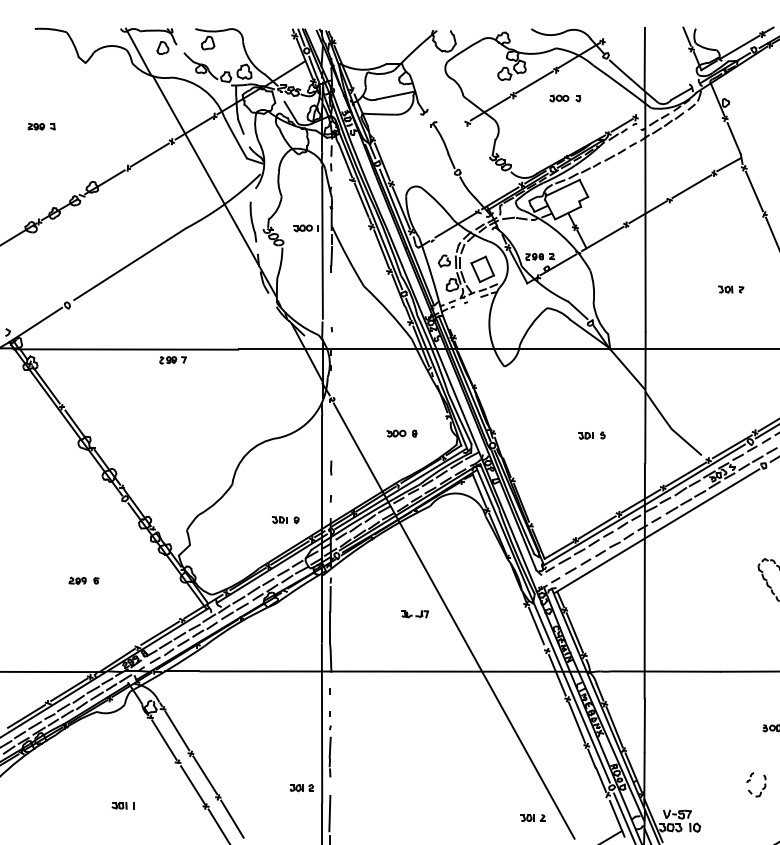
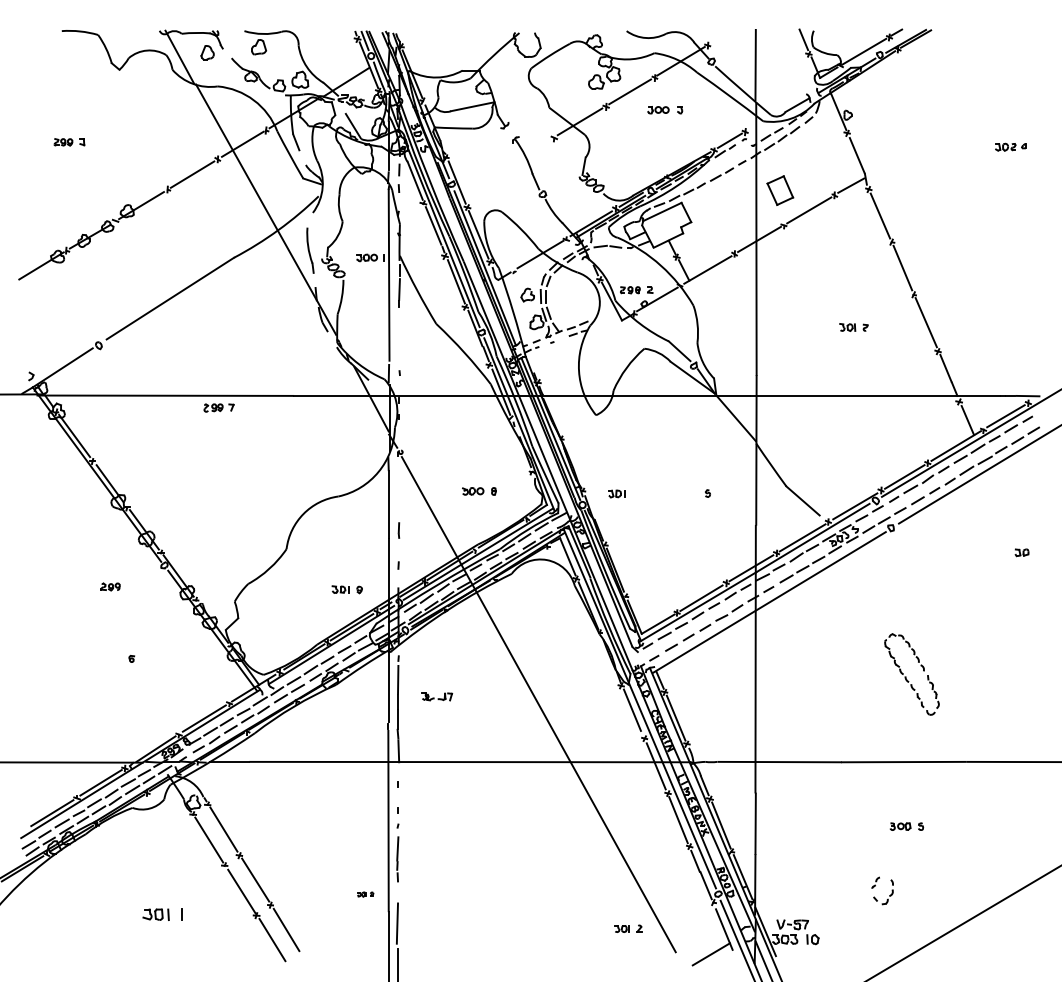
part: (482, 269) -> (780, 190), moved
part: (585, 435) -> (616, 493), moved
part: (77, 580) -> (110, 586), moved
part: (415, 613) -> (437, 696), moved
part: (301, 787) -> (365, 894), size x0.6
part: (122, 805) -> (161, 914), size x1.6

